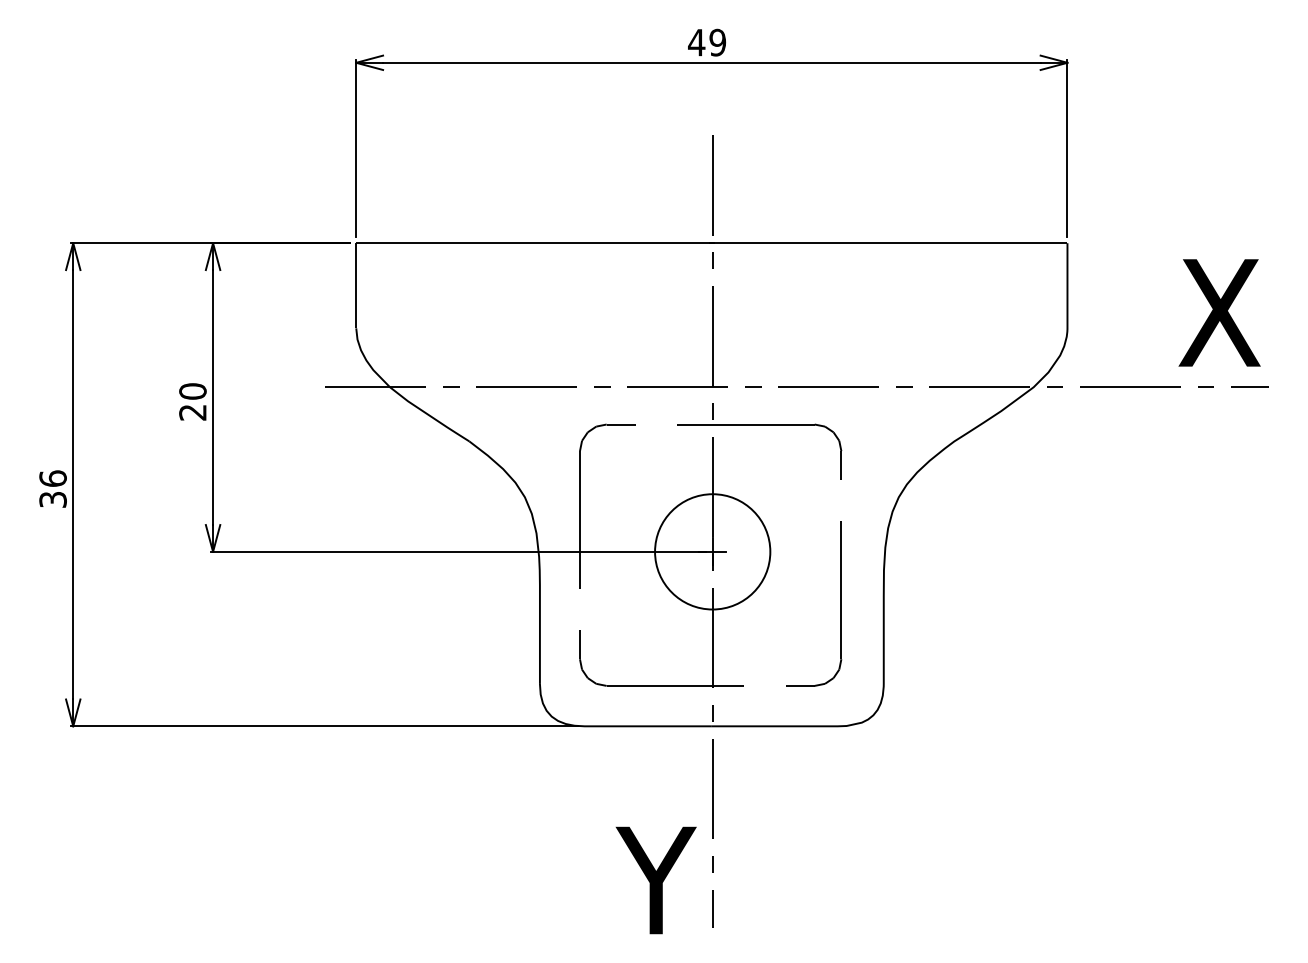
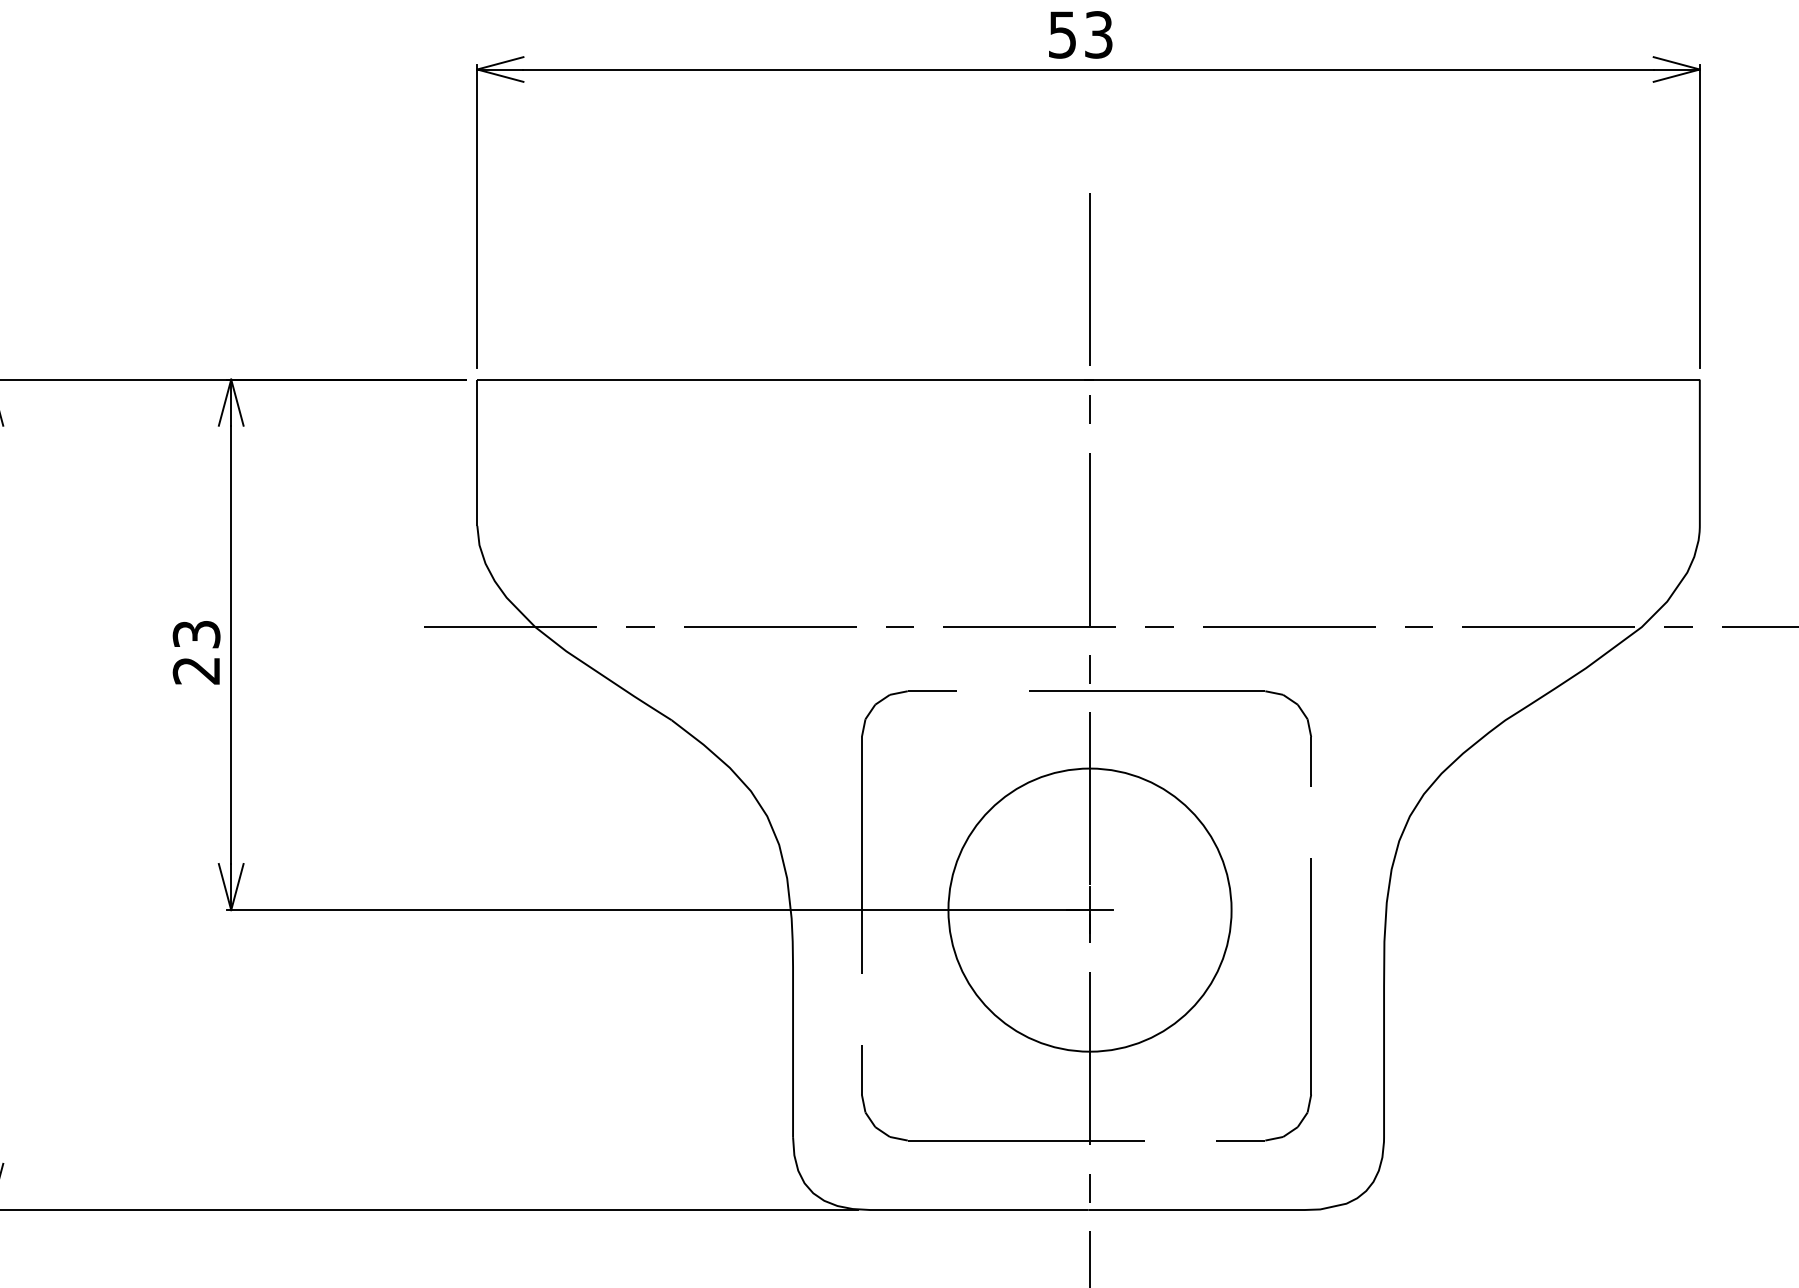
text: (707, 42) -> (1081, 34), 49 -> 53
text: (192, 391) -> (195, 634), 20 -> 23
circle: (712, 551) -> (1089, 909), size x1.43

